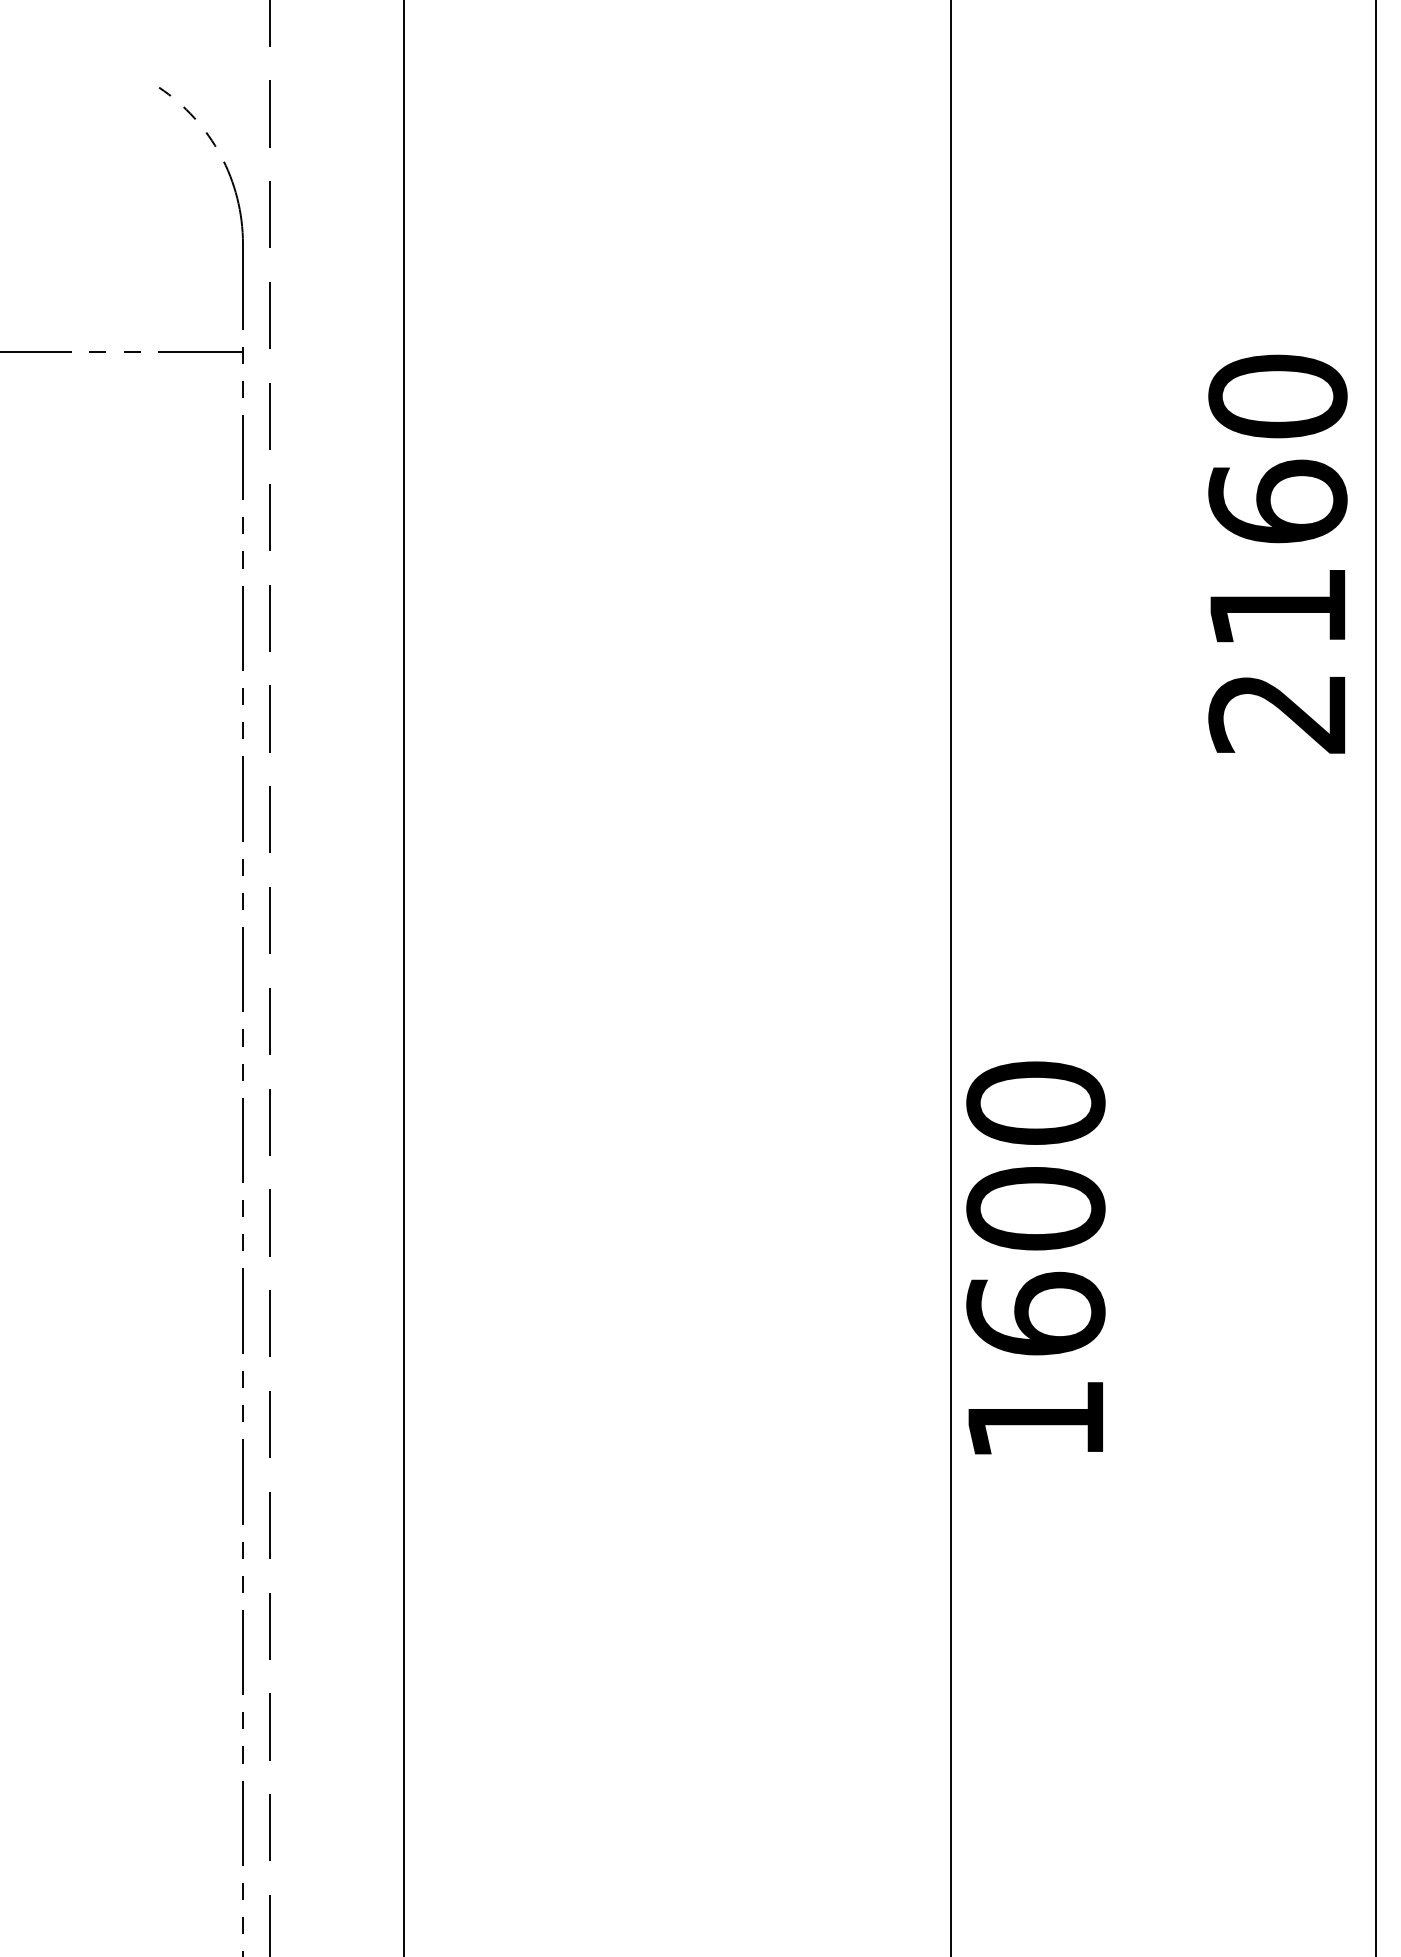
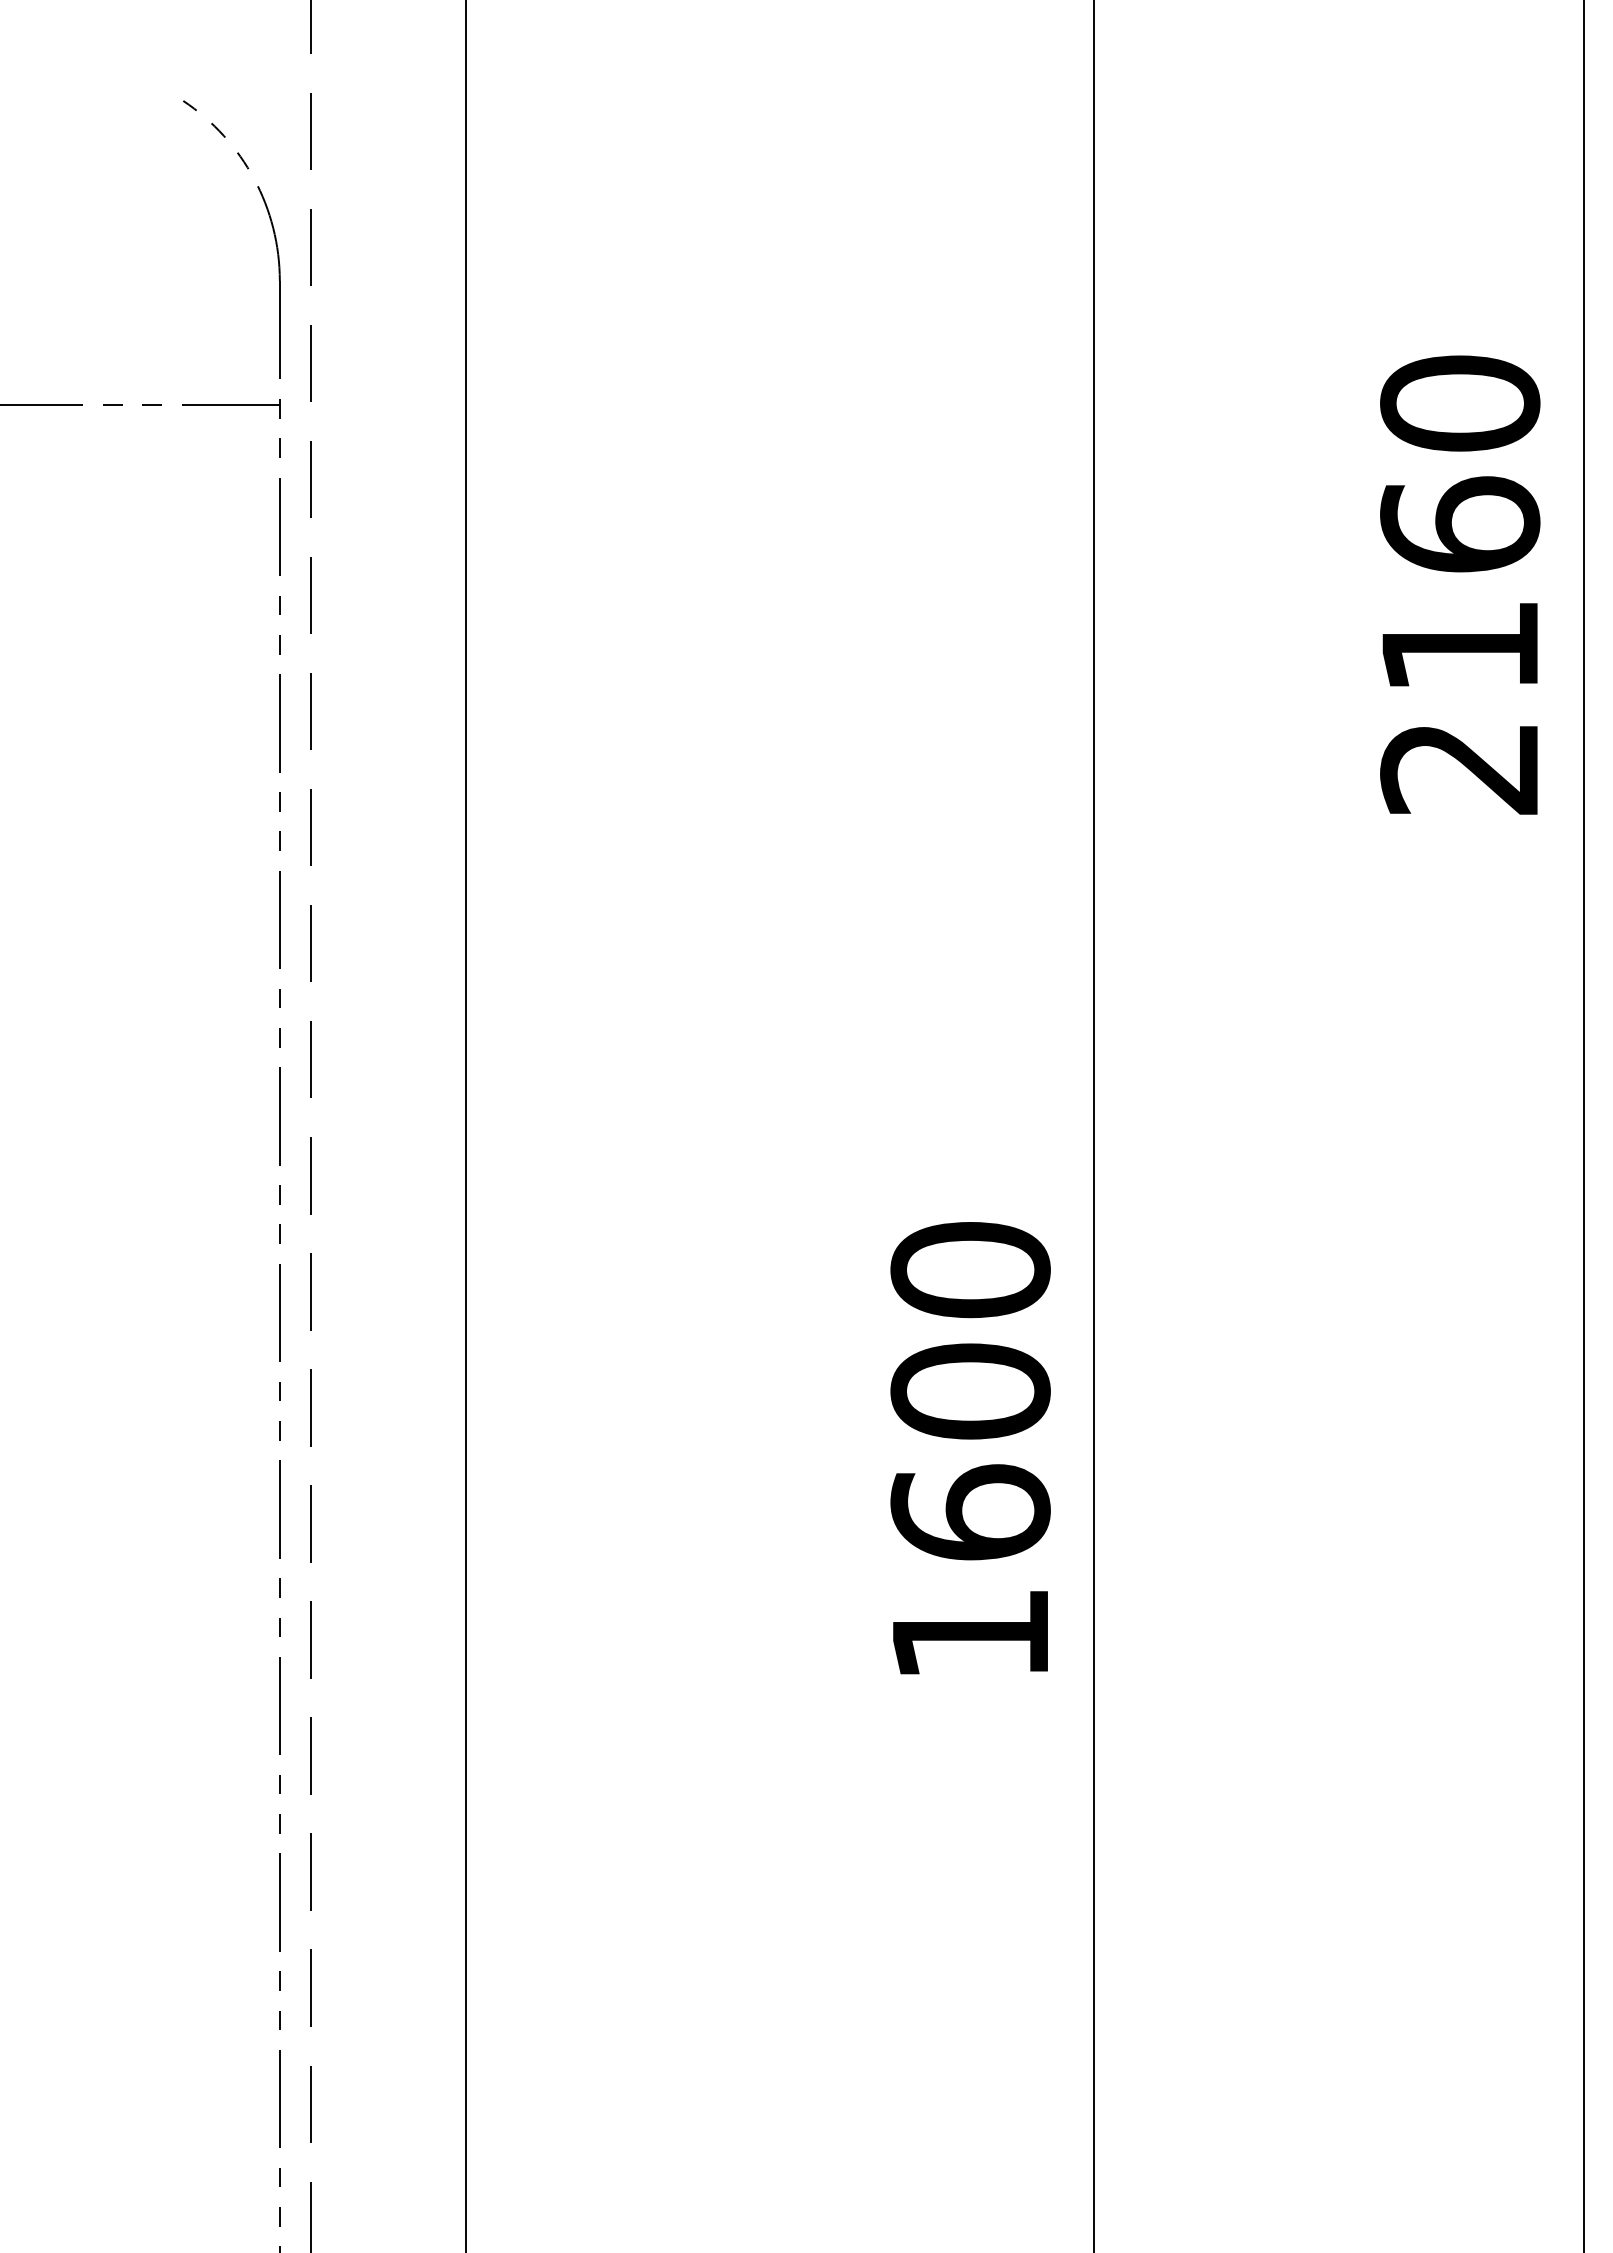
text: (1278, 553) -> (1460, 584), moved
text: (1035, 1258) -> (970, 1448), moved

